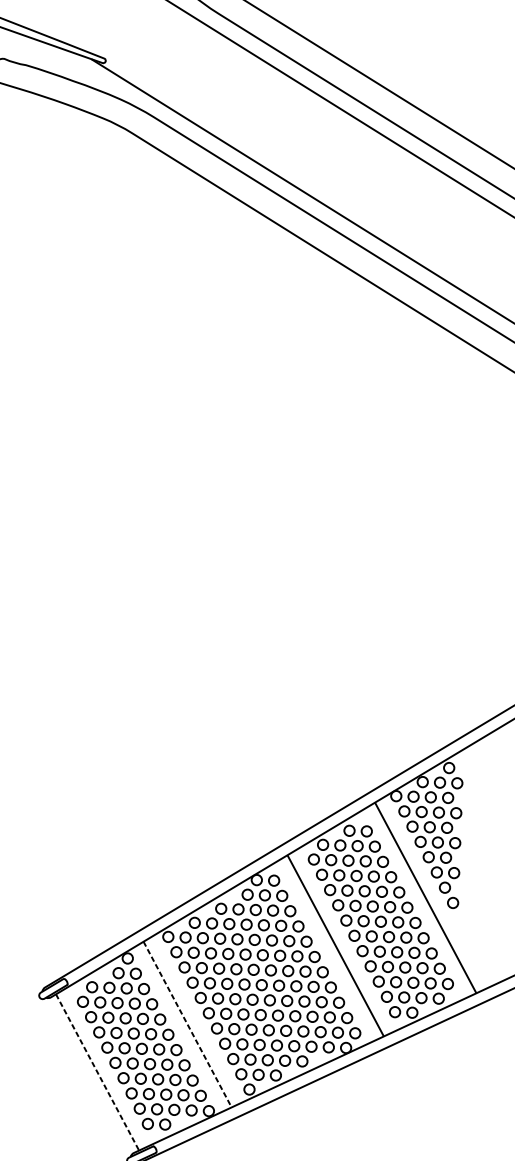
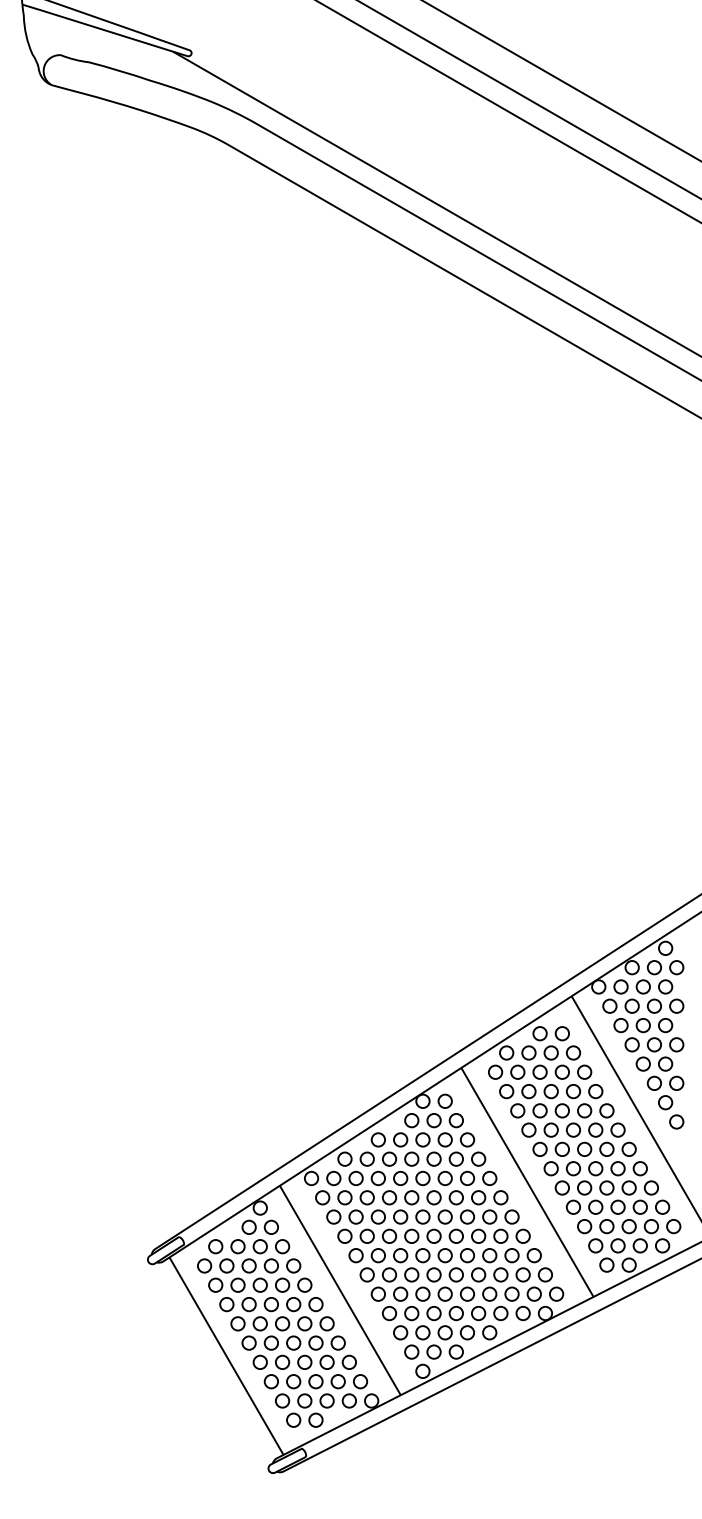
line: (187, 1024) -> (340, 1290), dashed -> solid
line: (97, 1072) -> (226, 1356), dashed -> solid

